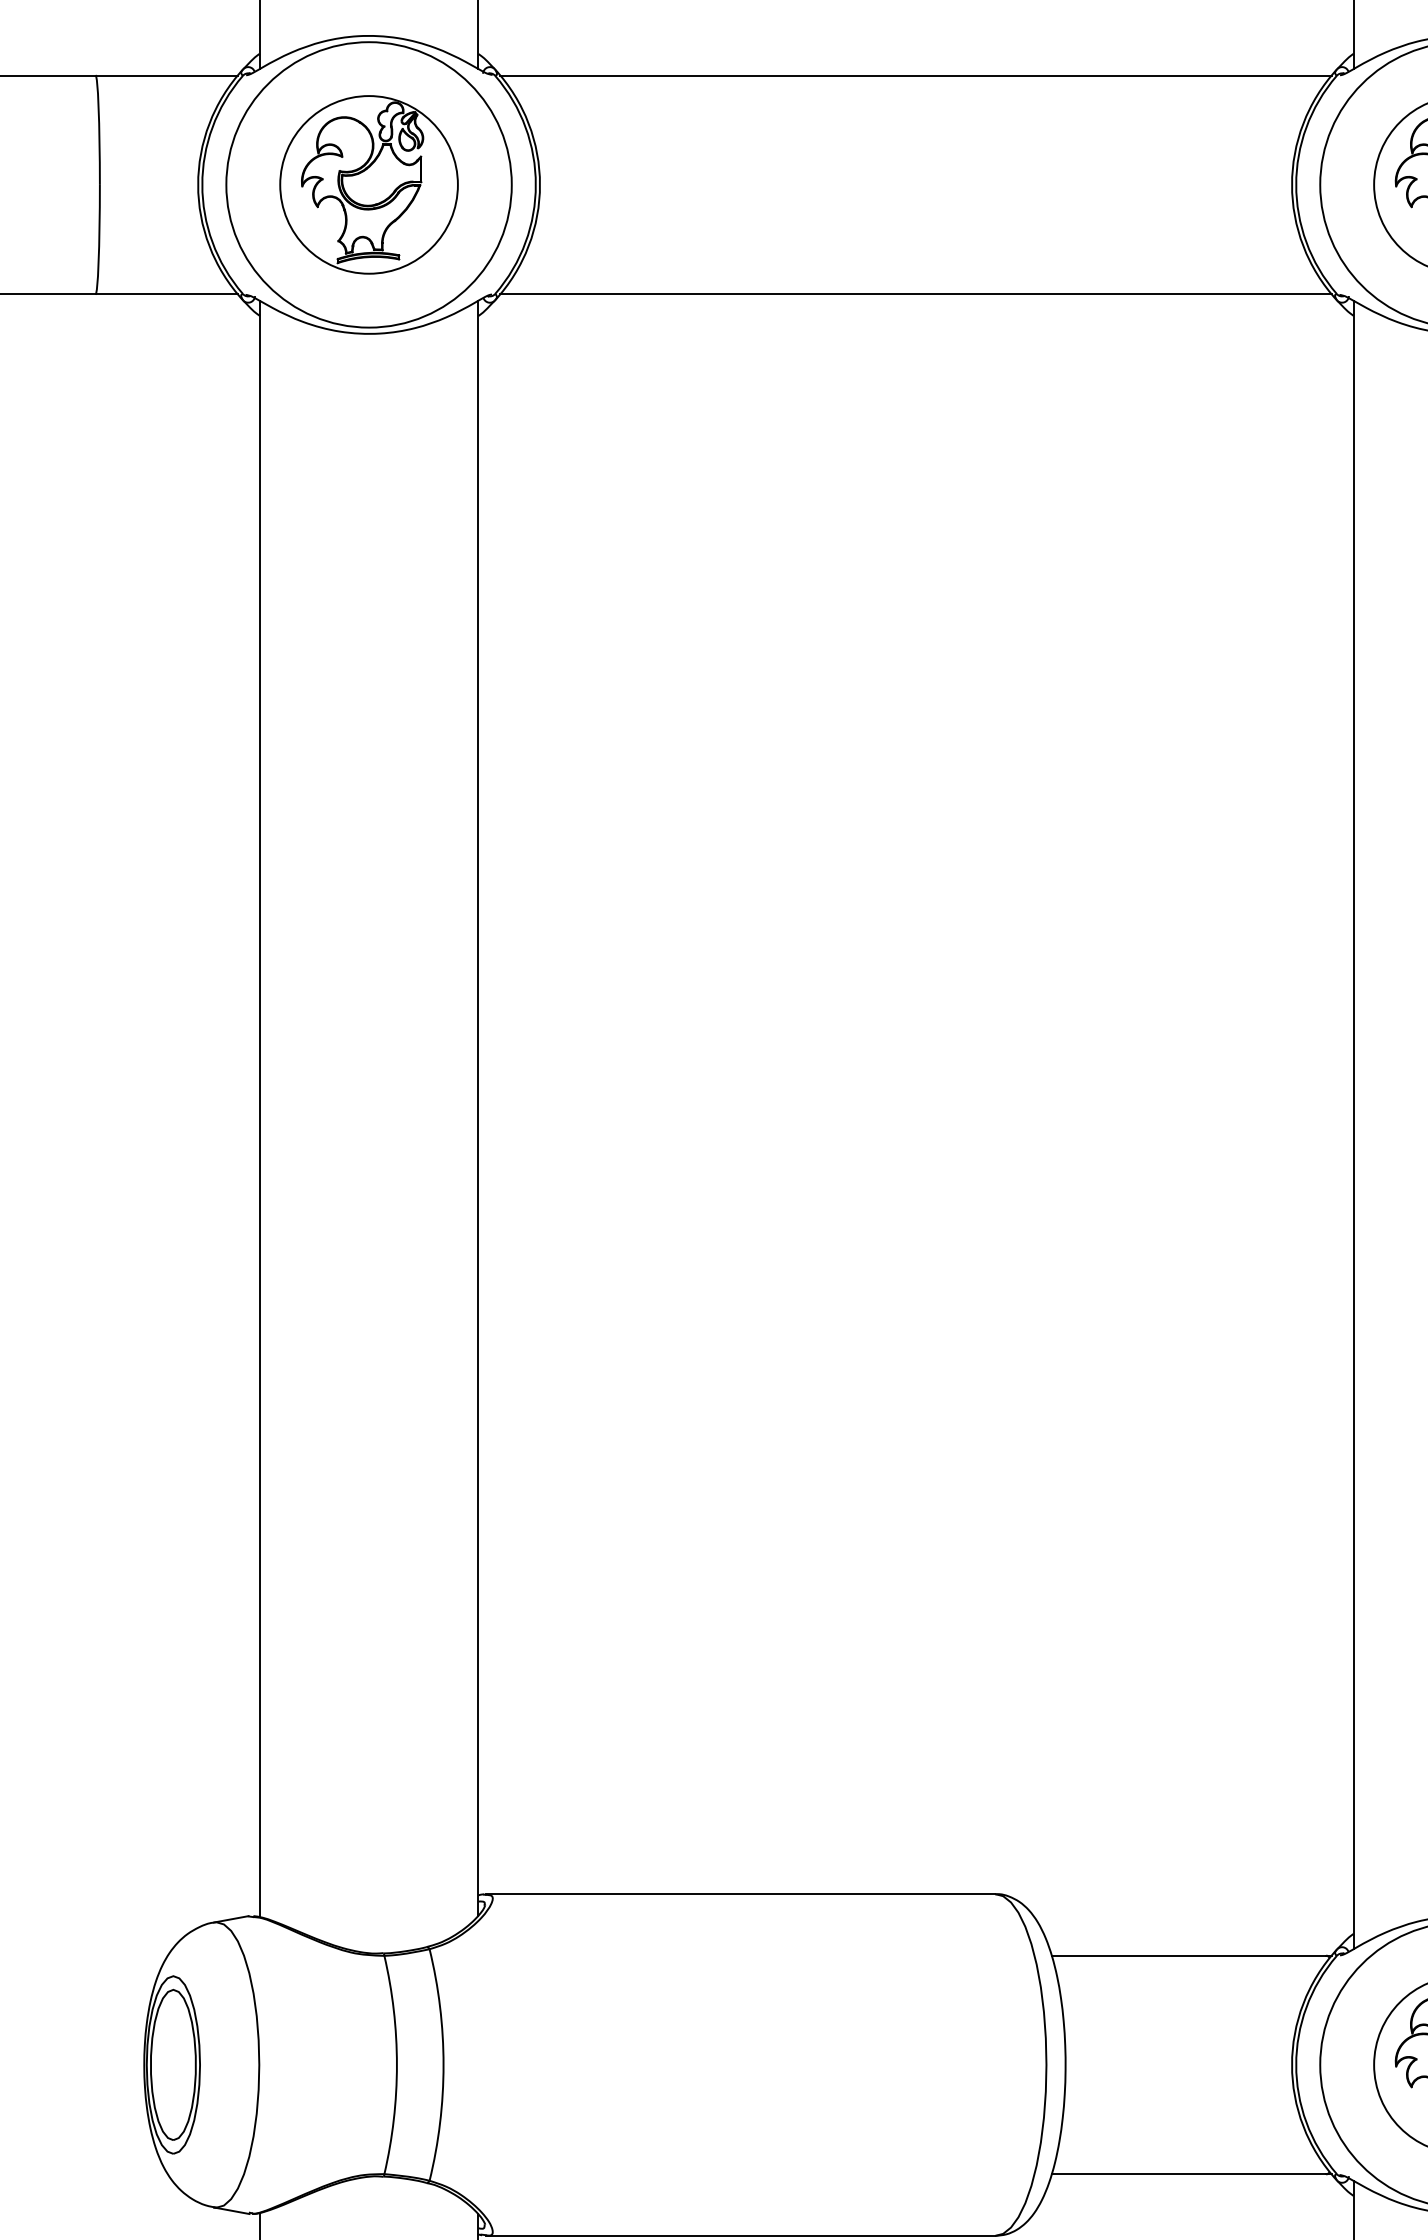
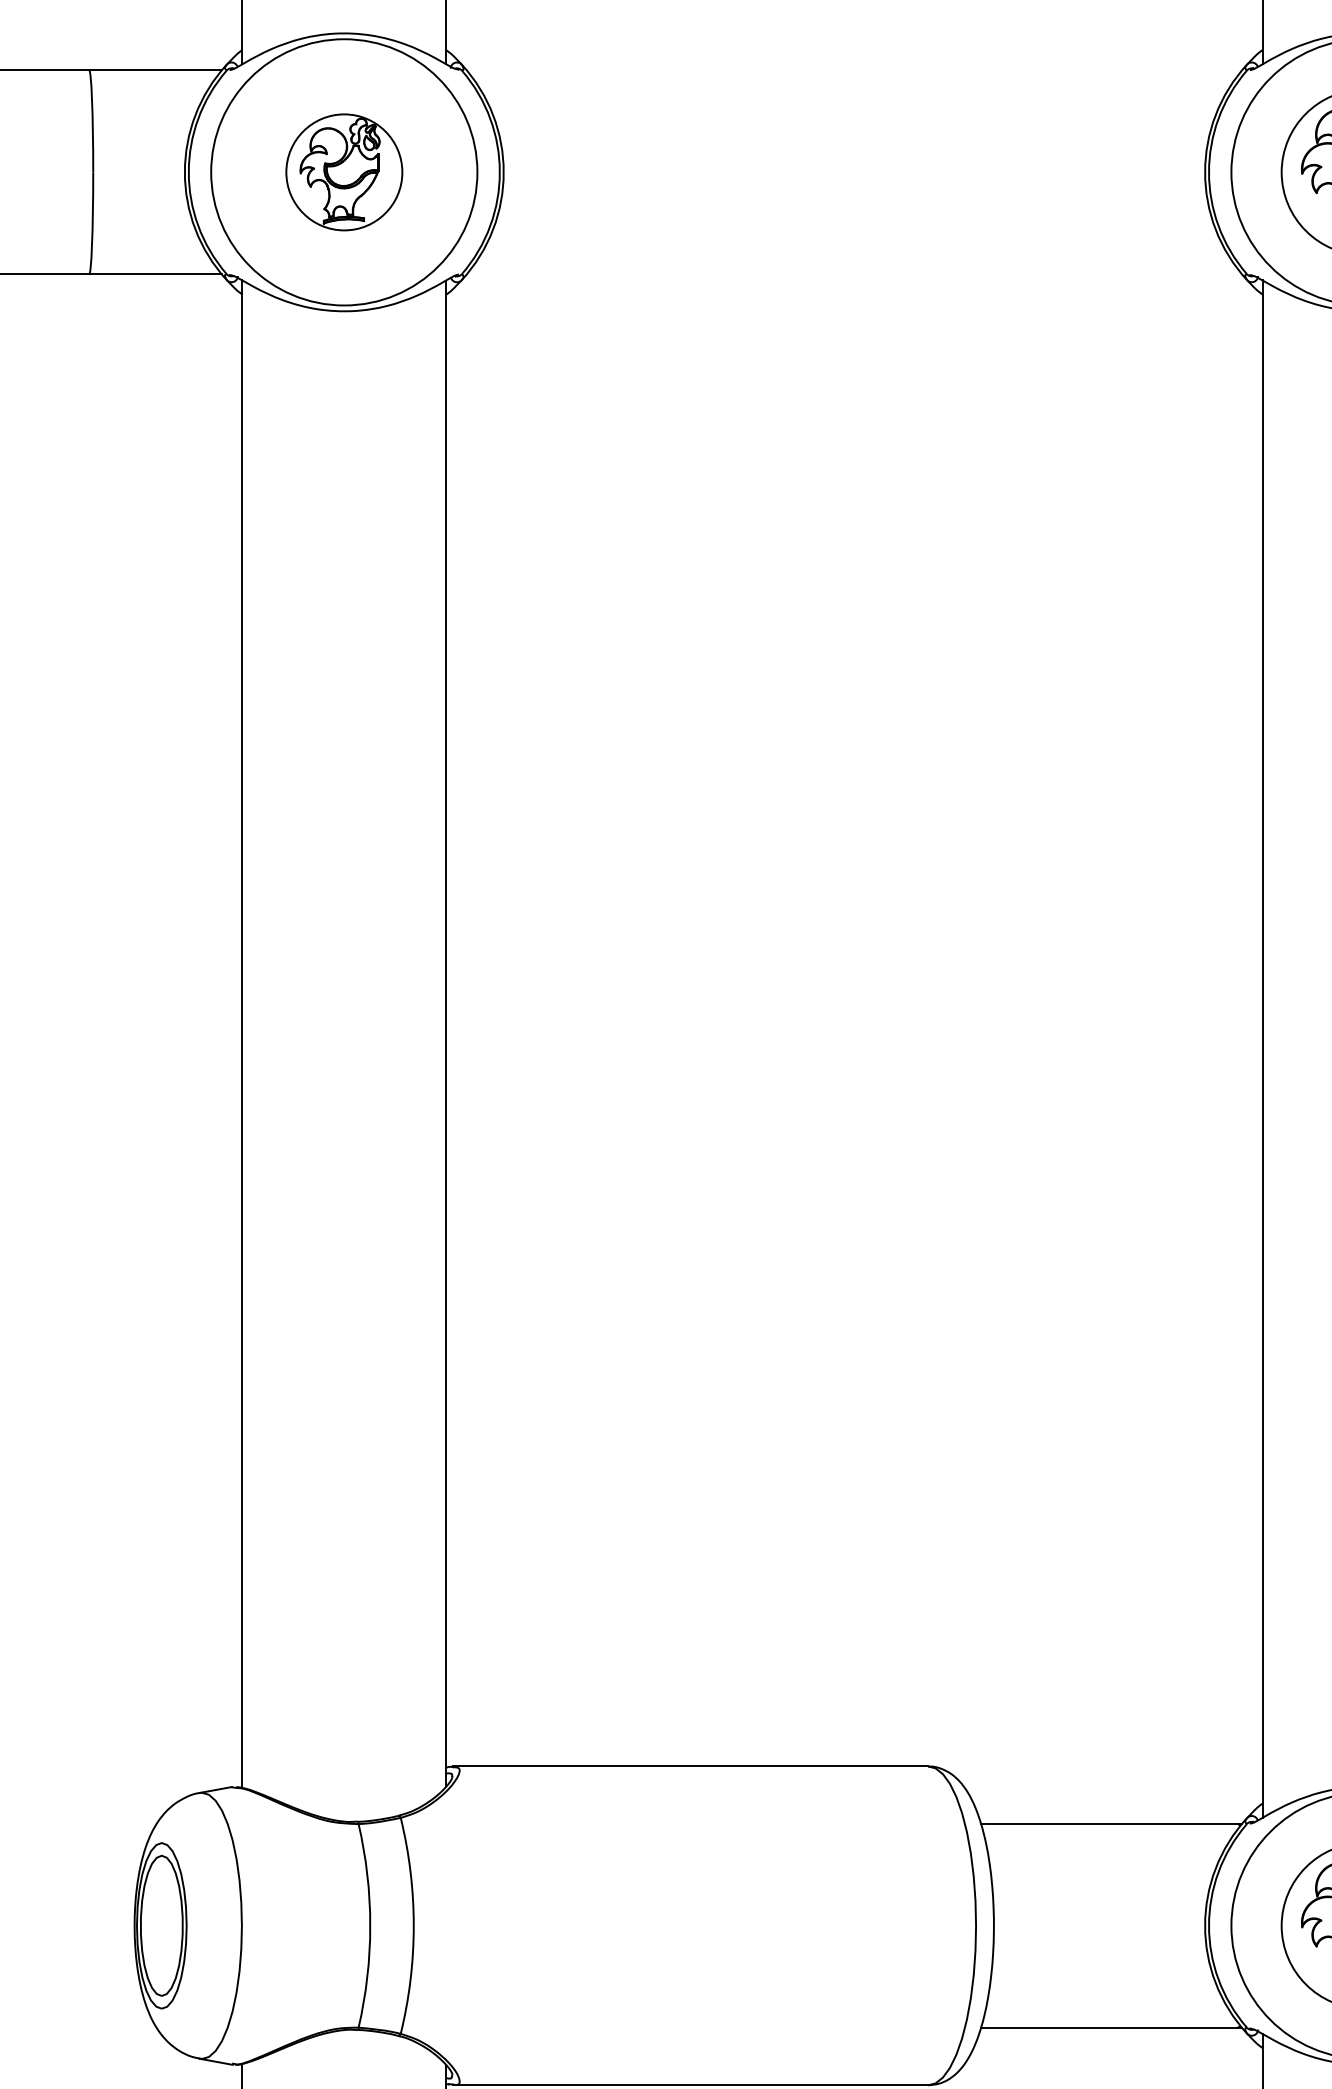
line: (916, 75) -> (854, 70), removed
part: (369, 185) -> (344, 172), size x0.7
line: (916, 294) -> (854, 274), removed

